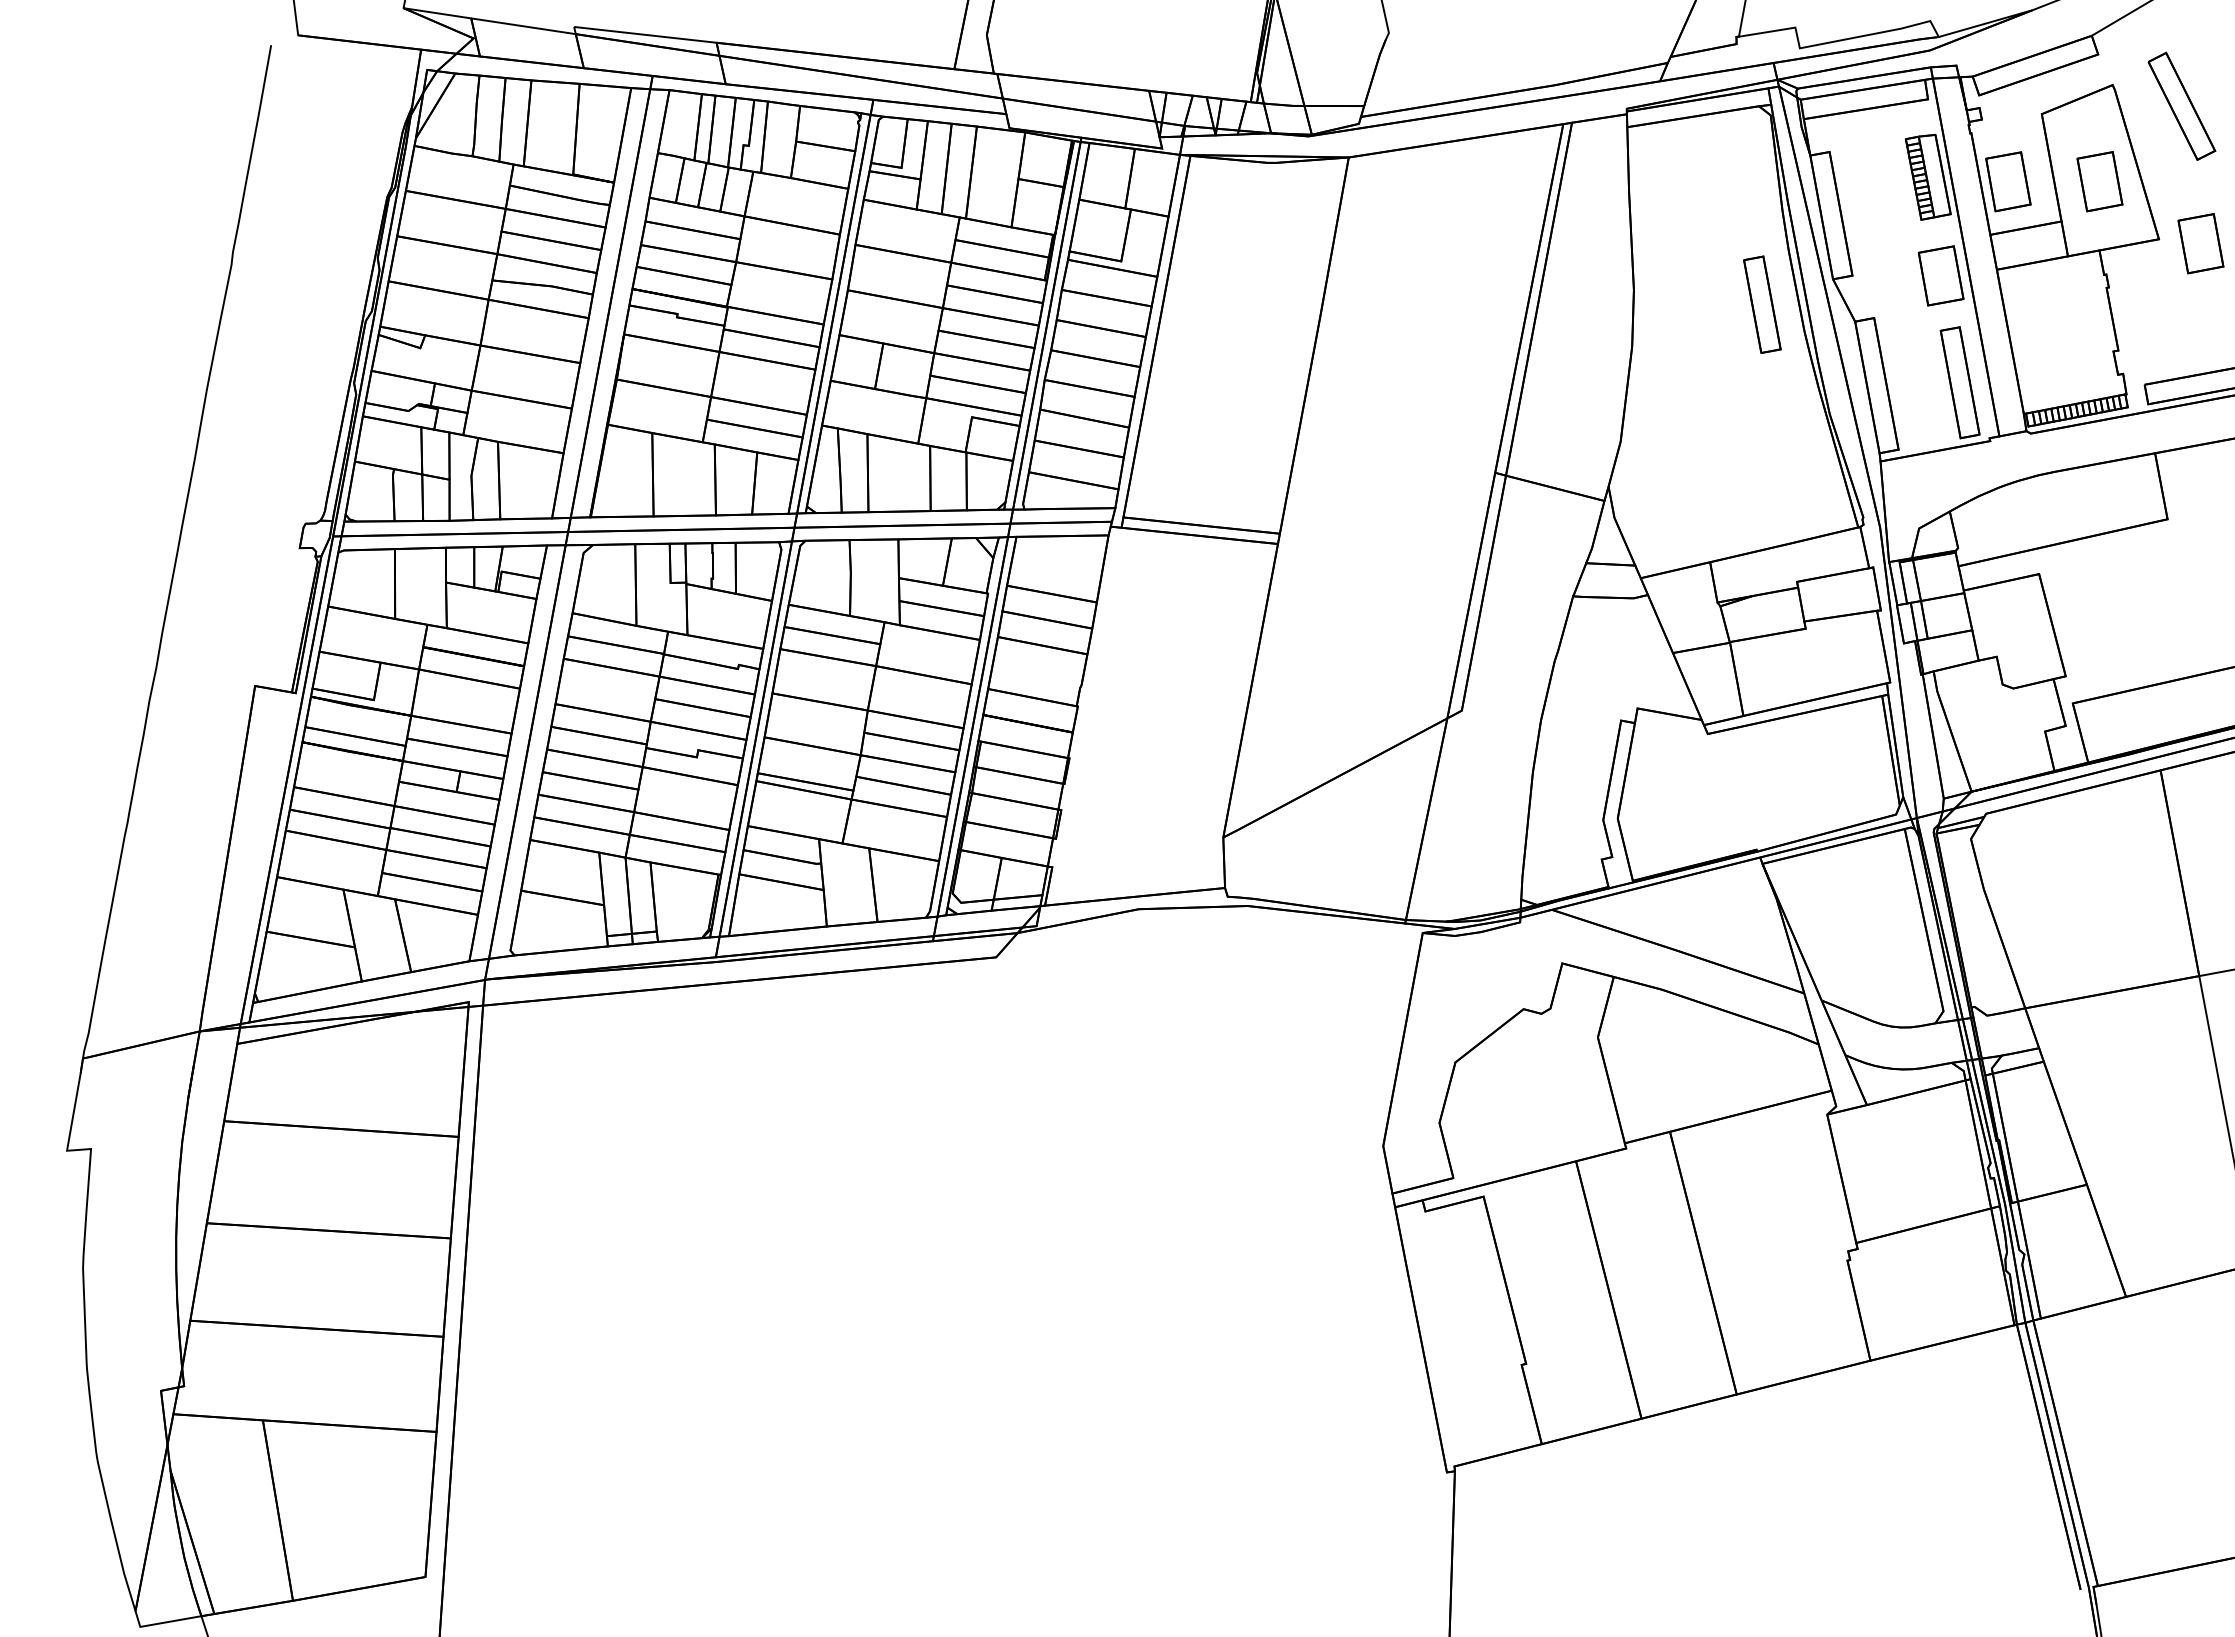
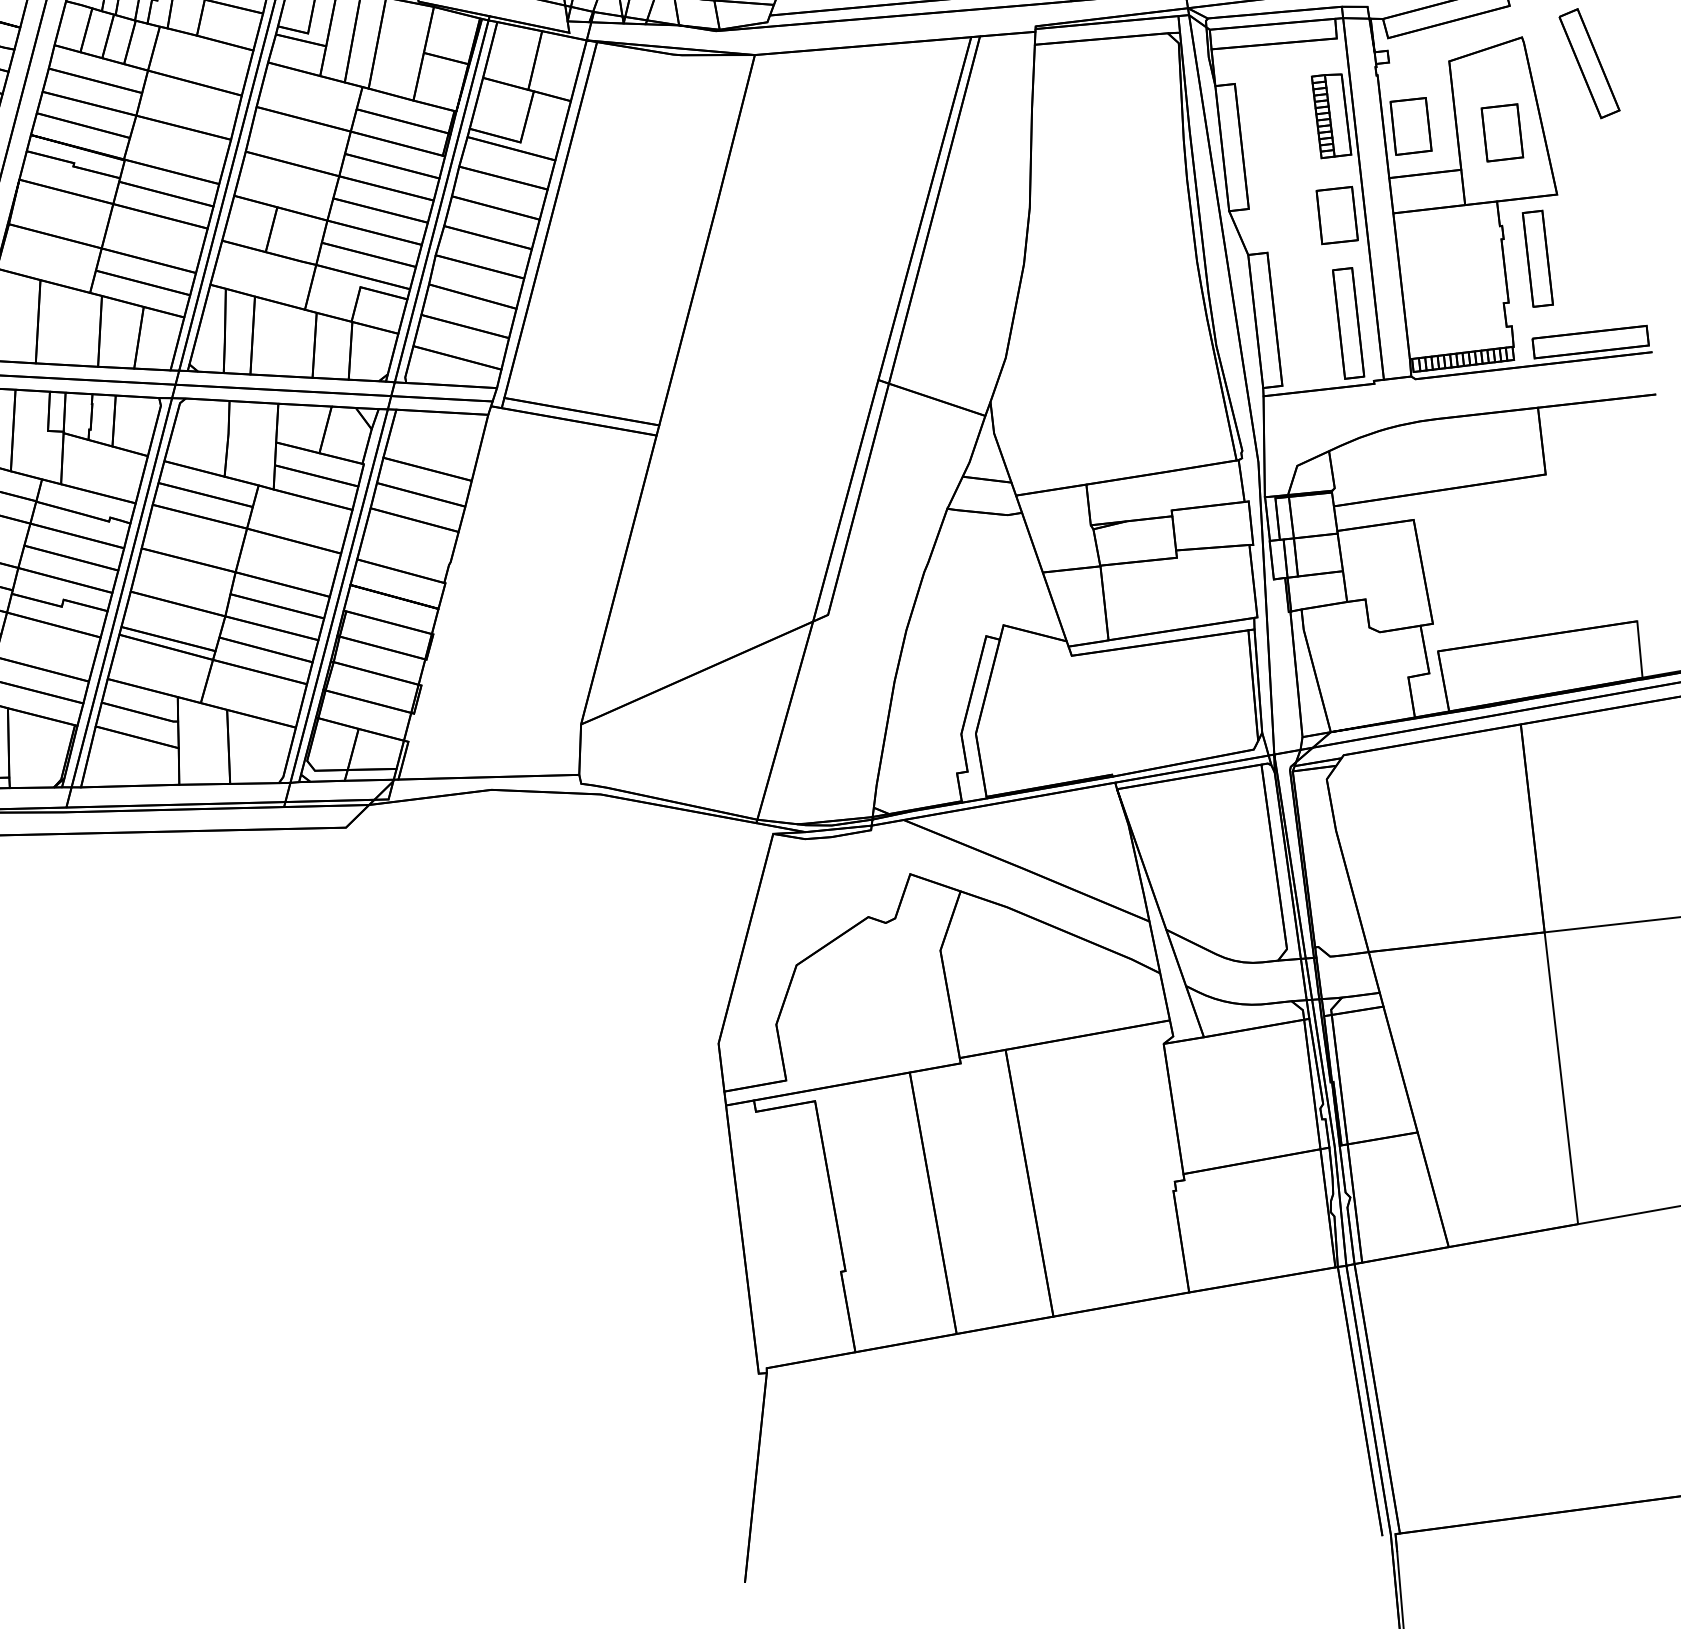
part: (2200, 243) -> (1598, 201), removed
part: (1762, 304) -> (1538, 258), moved

